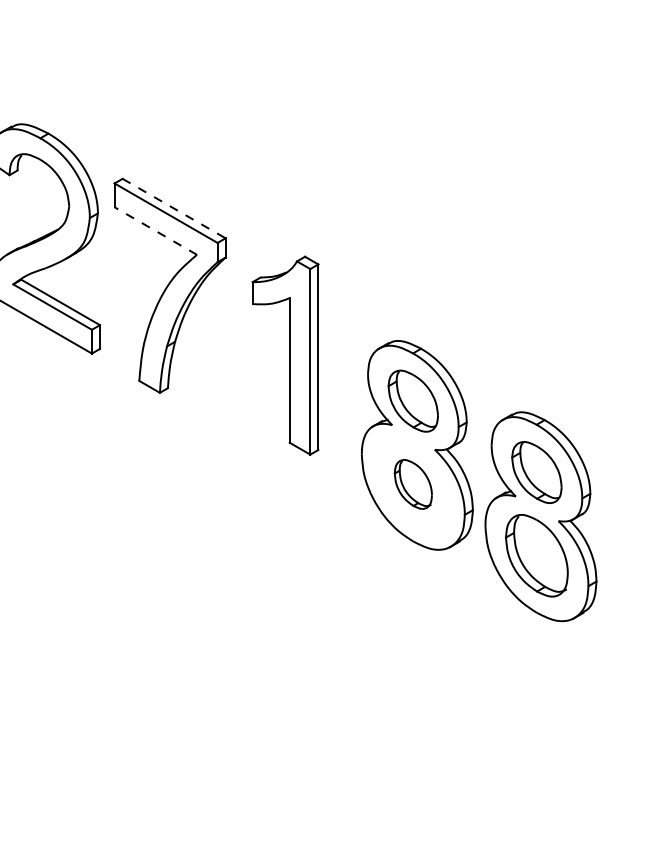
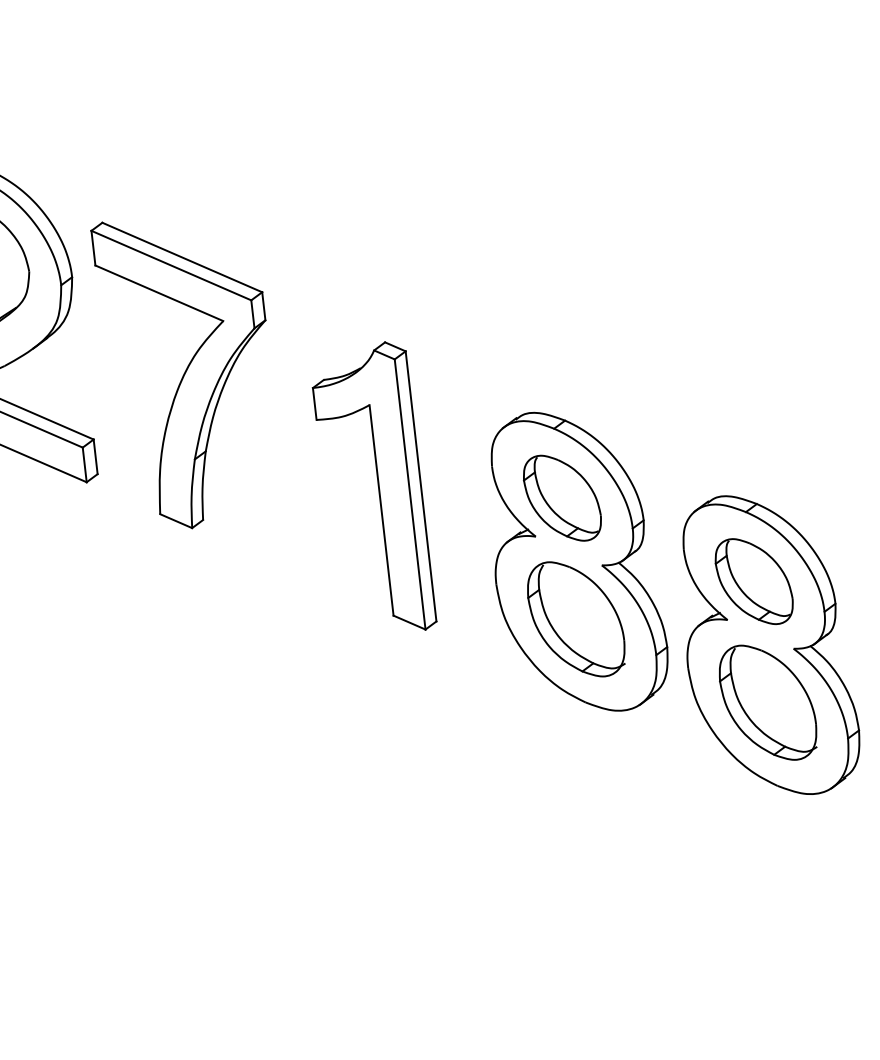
line: (174, 208) -> (182, 257), dashed -> solid
line: (155, 231) -> (158, 293), dashed -> solid
part: (285, 355) -> (372, 489), moved
part: (413, 484) -> (576, 619), size x1.67

